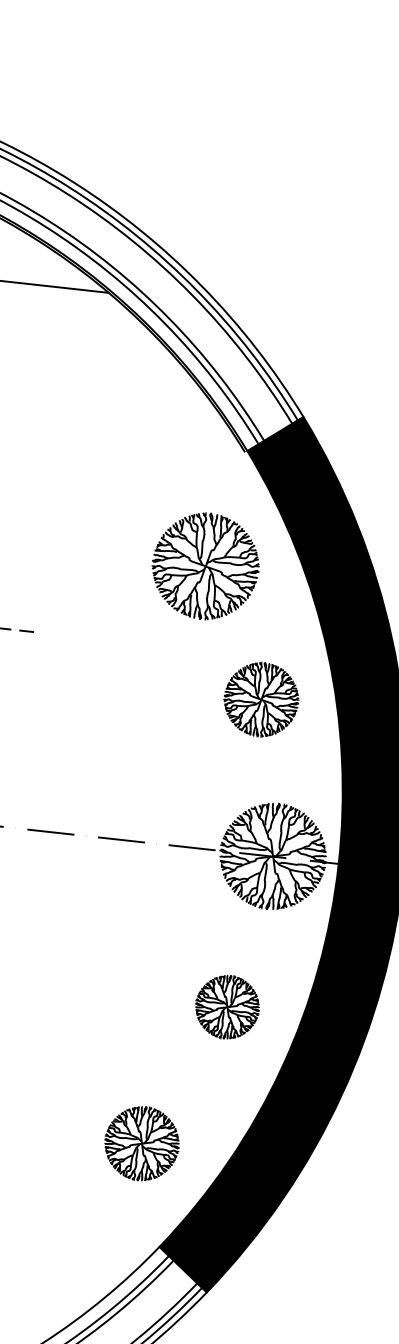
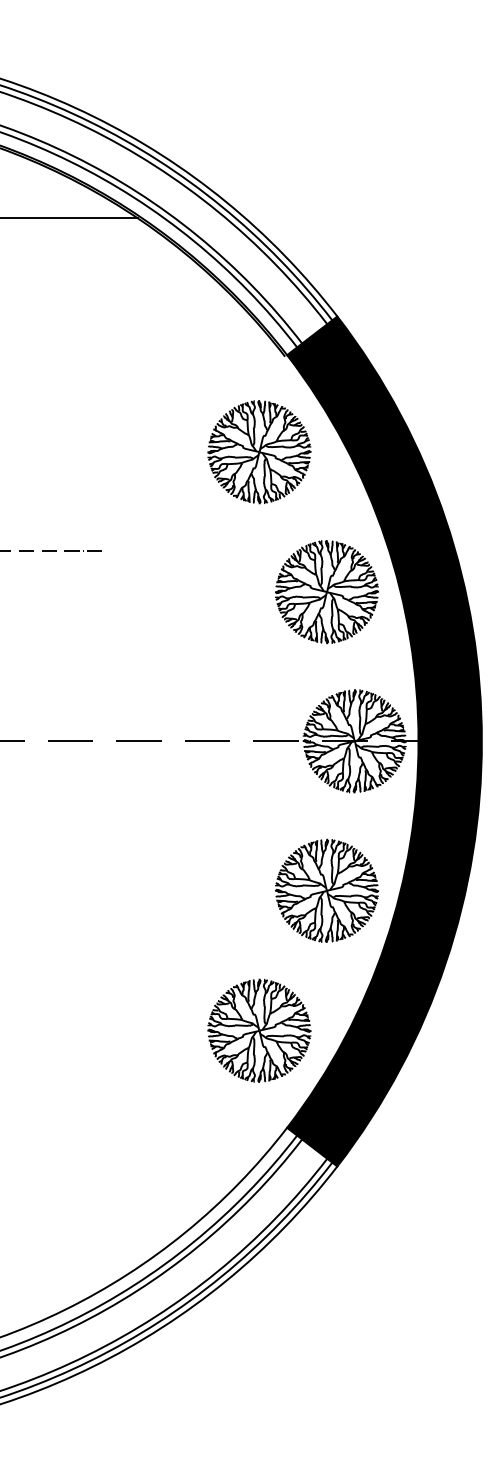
part: (205, 566) -> (259, 452), moved
part: (260, 700) -> (326, 592), size x1.43
part: (227, 1006) -> (326, 890), size x1.67
part: (142, 1143) -> (259, 1030), size x1.43

